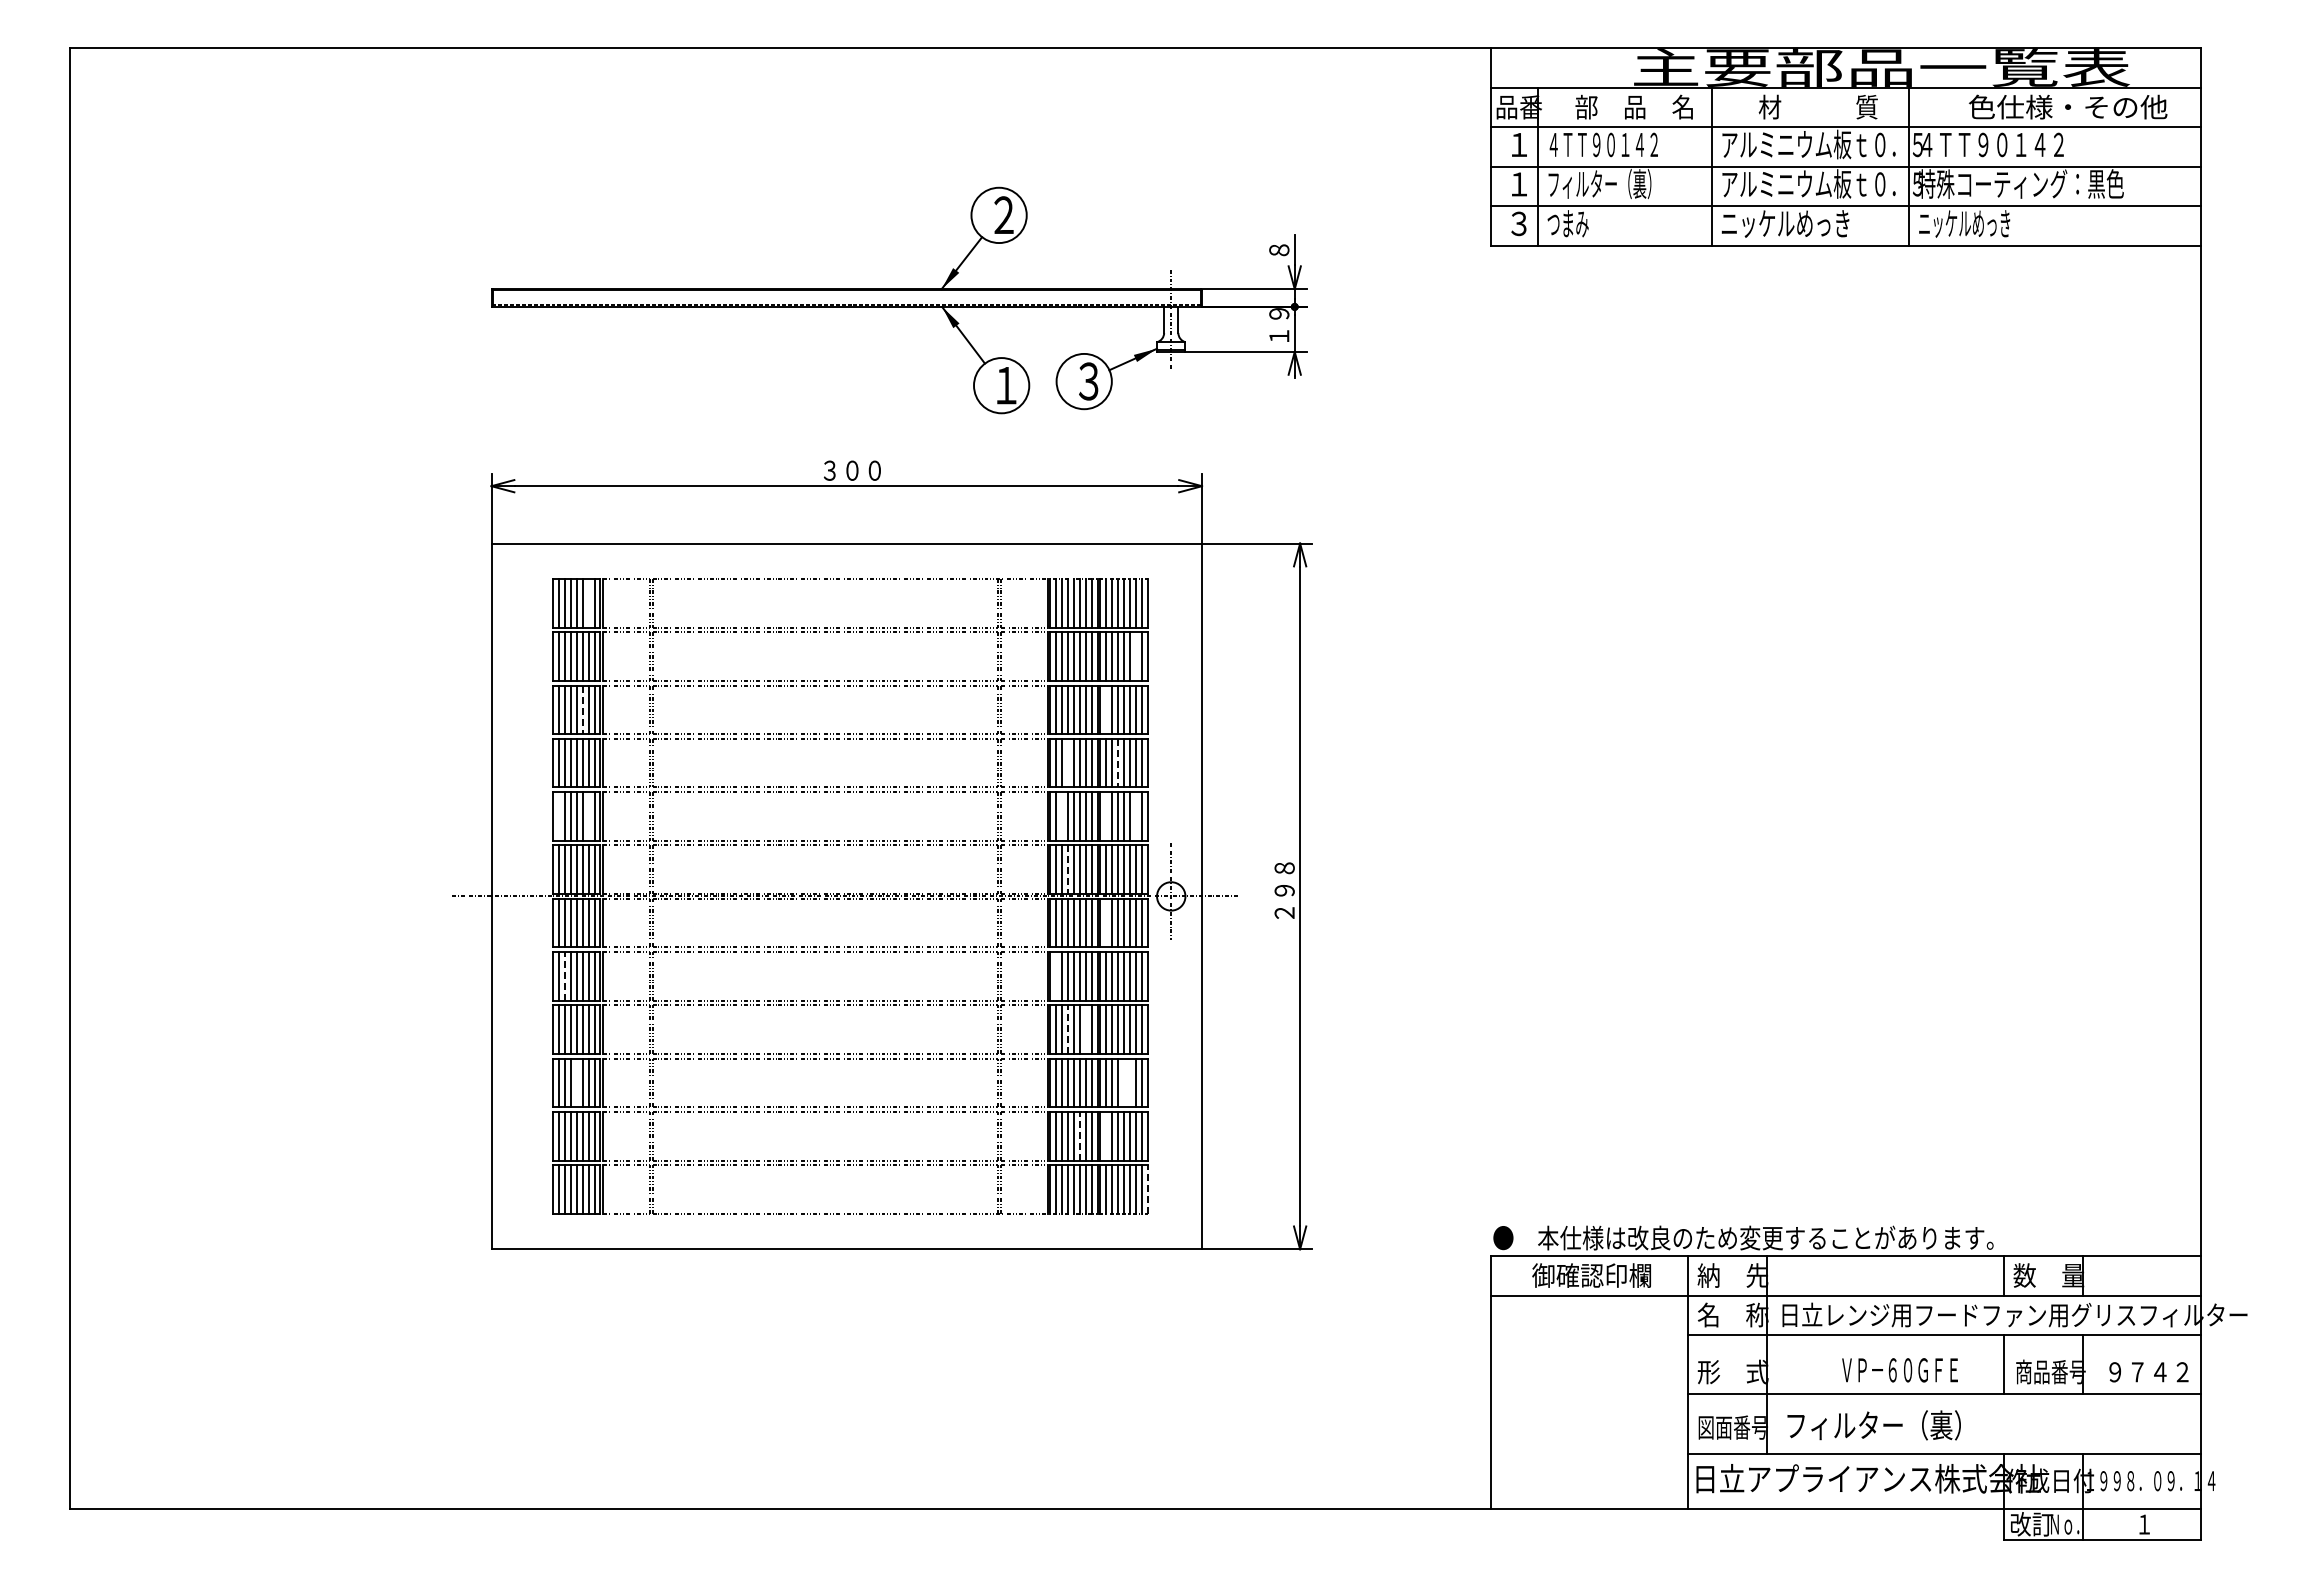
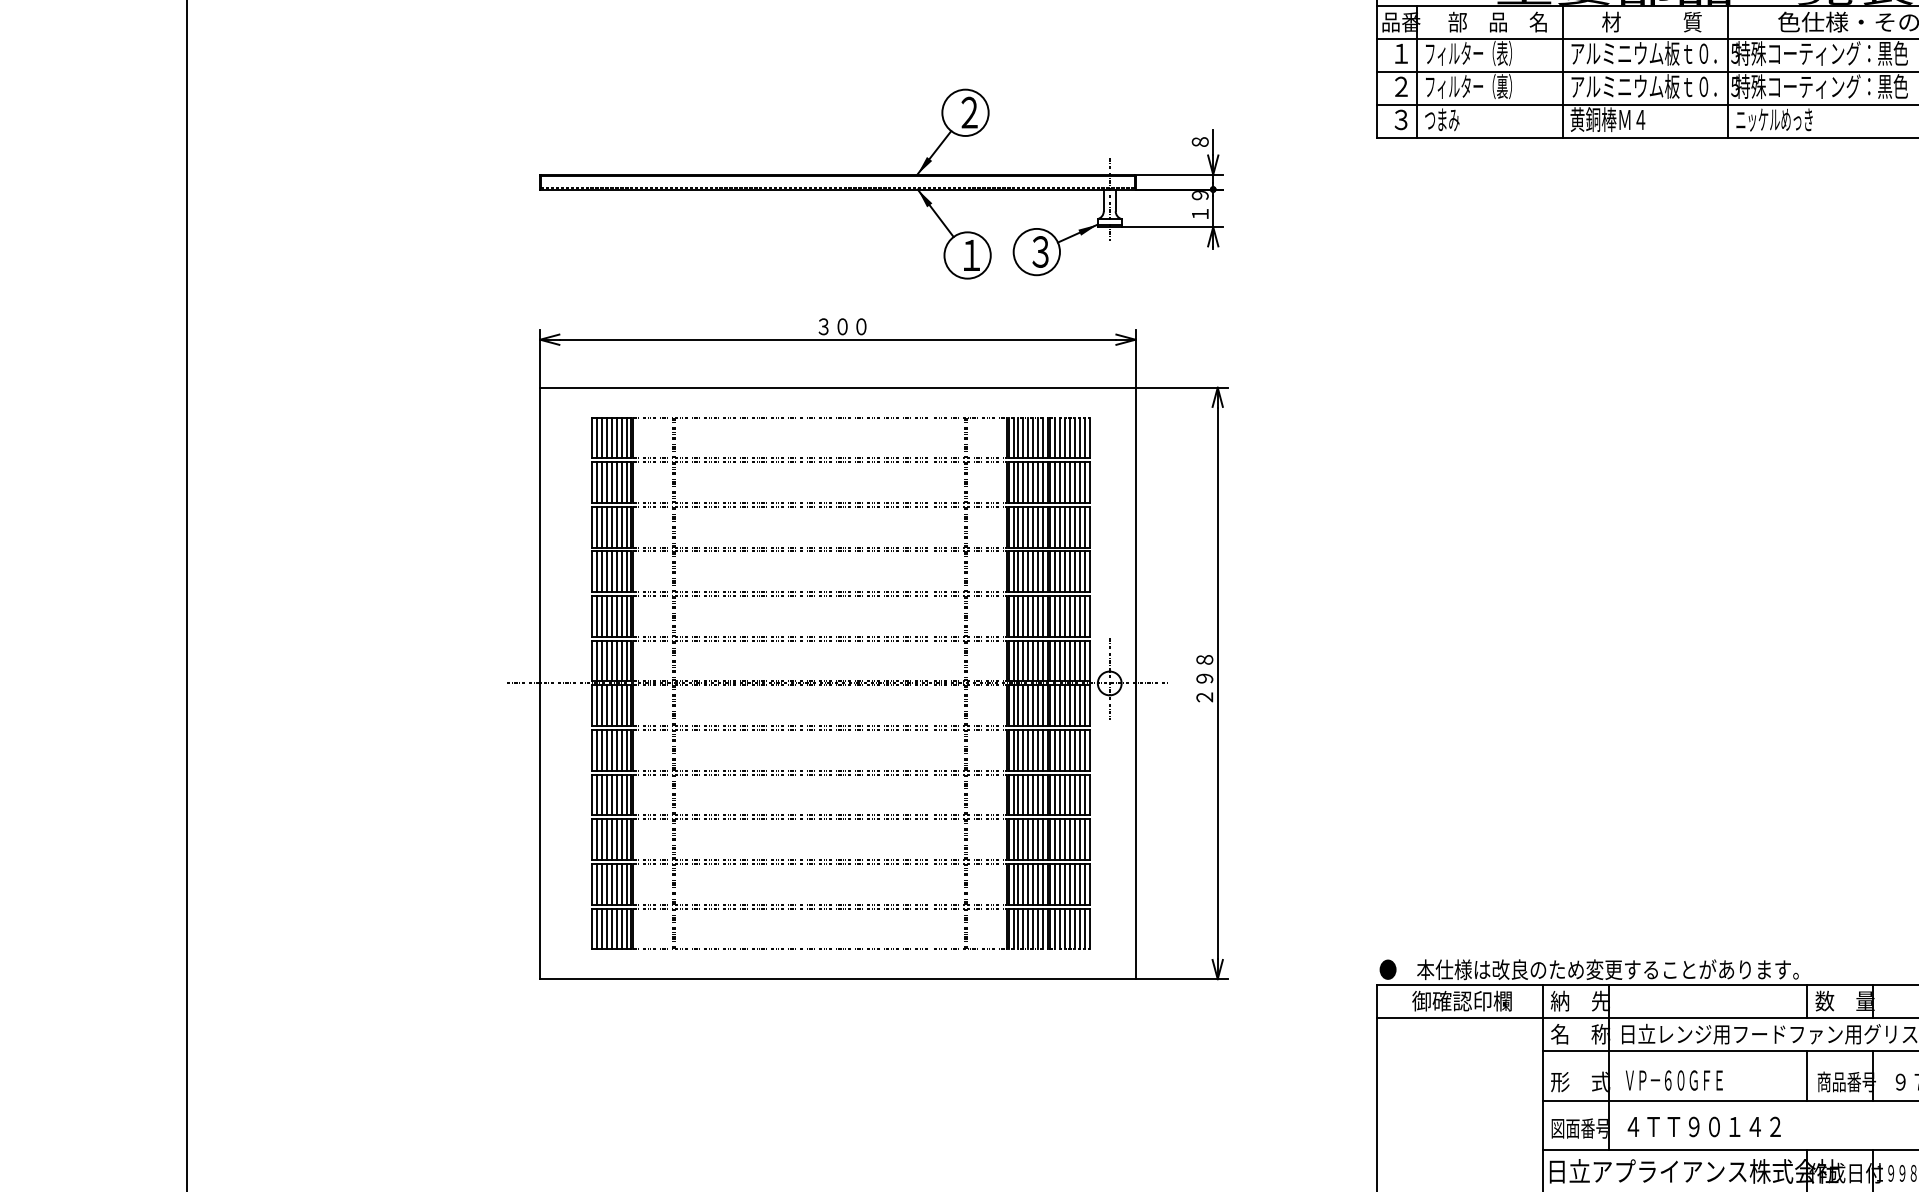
text: (1602, 144) -> (1471, 53), ４ＴＴ９０１４２ -> フィルター（表）
text: (2020, 144) -> (1821, 53), ４ＴＴ９０１４２ -> 特殊コーティング：黒色
text: (1518, 183) -> (1400, 86), １ -> ２
text: (1785, 223) -> (1624, 119), ニッケルめっき -> 黄銅棒Ｍ４
line: (588, 603) -> (621, 438), added
line: (1135, 656) -> (1079, 482), added
line: (1106, 709) -> (1055, 526), added
line: (582, 710) -> (616, 527), dashed -> solid
line: (1068, 762) -> (1023, 571), added
line: (1117, 763) -> (1064, 572), dashed -> solid
line: (559, 816) -> (597, 616), added
line: (588, 816) -> (621, 616), added
line: (1062, 816) -> (1018, 616), added
line: (1106, 816) -> (1055, 616), added
line: (1135, 816) -> (1079, 616), added
line: (1068, 870) -> (1023, 661), dashed -> solid
line: (1106, 922) -> (1055, 705), added
line: (564, 975) -> (601, 749), dashed -> solid
line: (1056, 976) -> (1013, 750), added
line: (1068, 1029) -> (1023, 794), dashed -> solid
line: (1085, 1029) -> (1037, 794), added
line: (576, 1082) -> (611, 839), added
line: (1123, 1082) -> (1069, 839), added
line: (1129, 1082) -> (1074, 839), added
line: (1080, 1135) -> (1033, 883), dashed -> solid
line: (1106, 1135) -> (1055, 883), added
line: (1147, 1189) -> (1089, 929), dashed -> solid
text: (1899, 1370) -> (1673, 1080), moved
text: (1879, 1425) -> (1703, 1126), フィルター（裏） -> ４ＴＴ９０１４２

